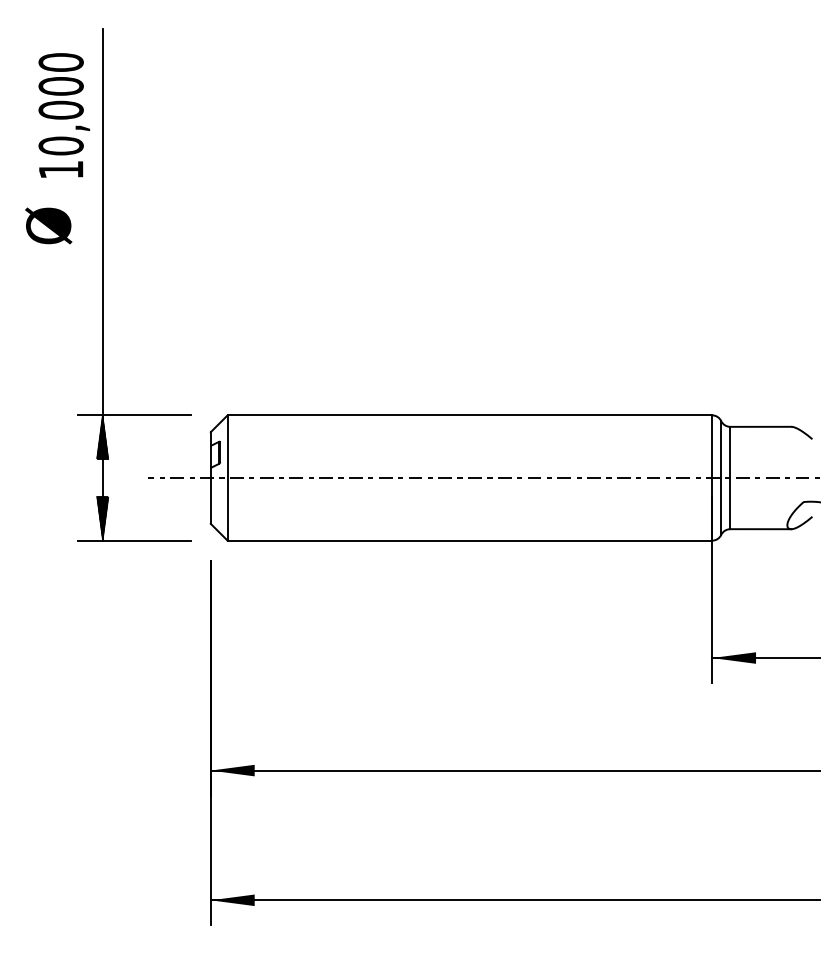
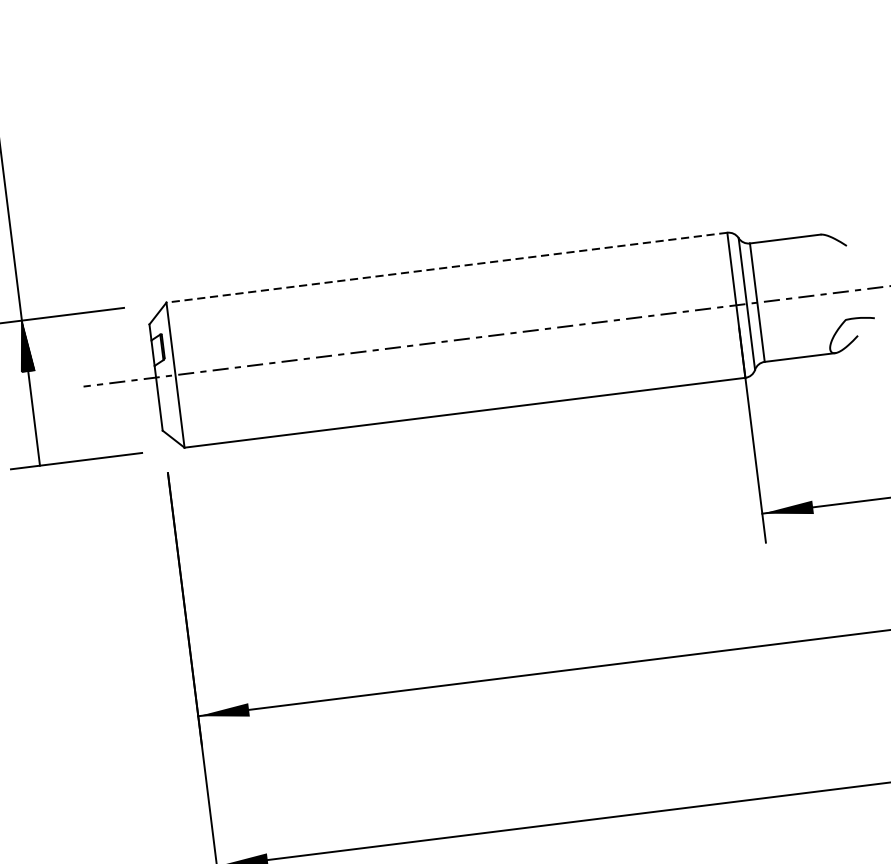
line: (469, 415) -> (446, 267), solid -> dashed
hatch: (102, 518) -> (36, 440), removed

